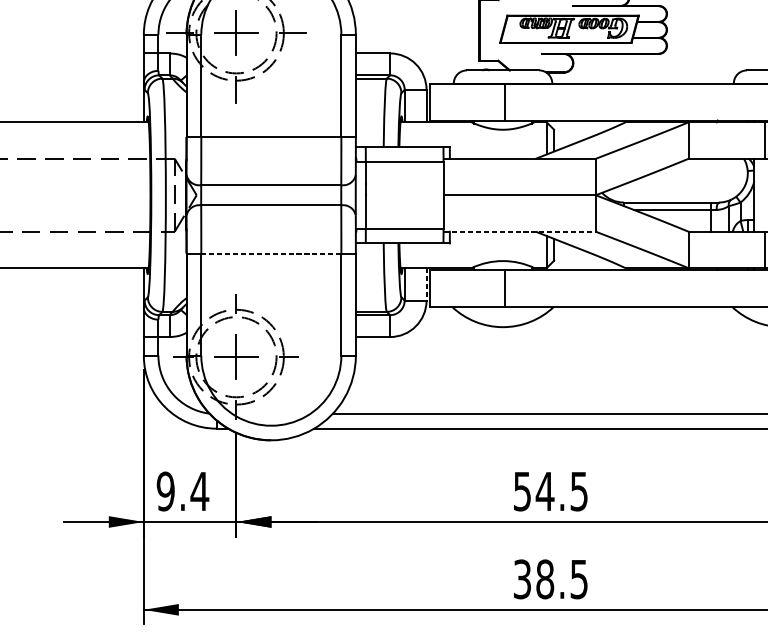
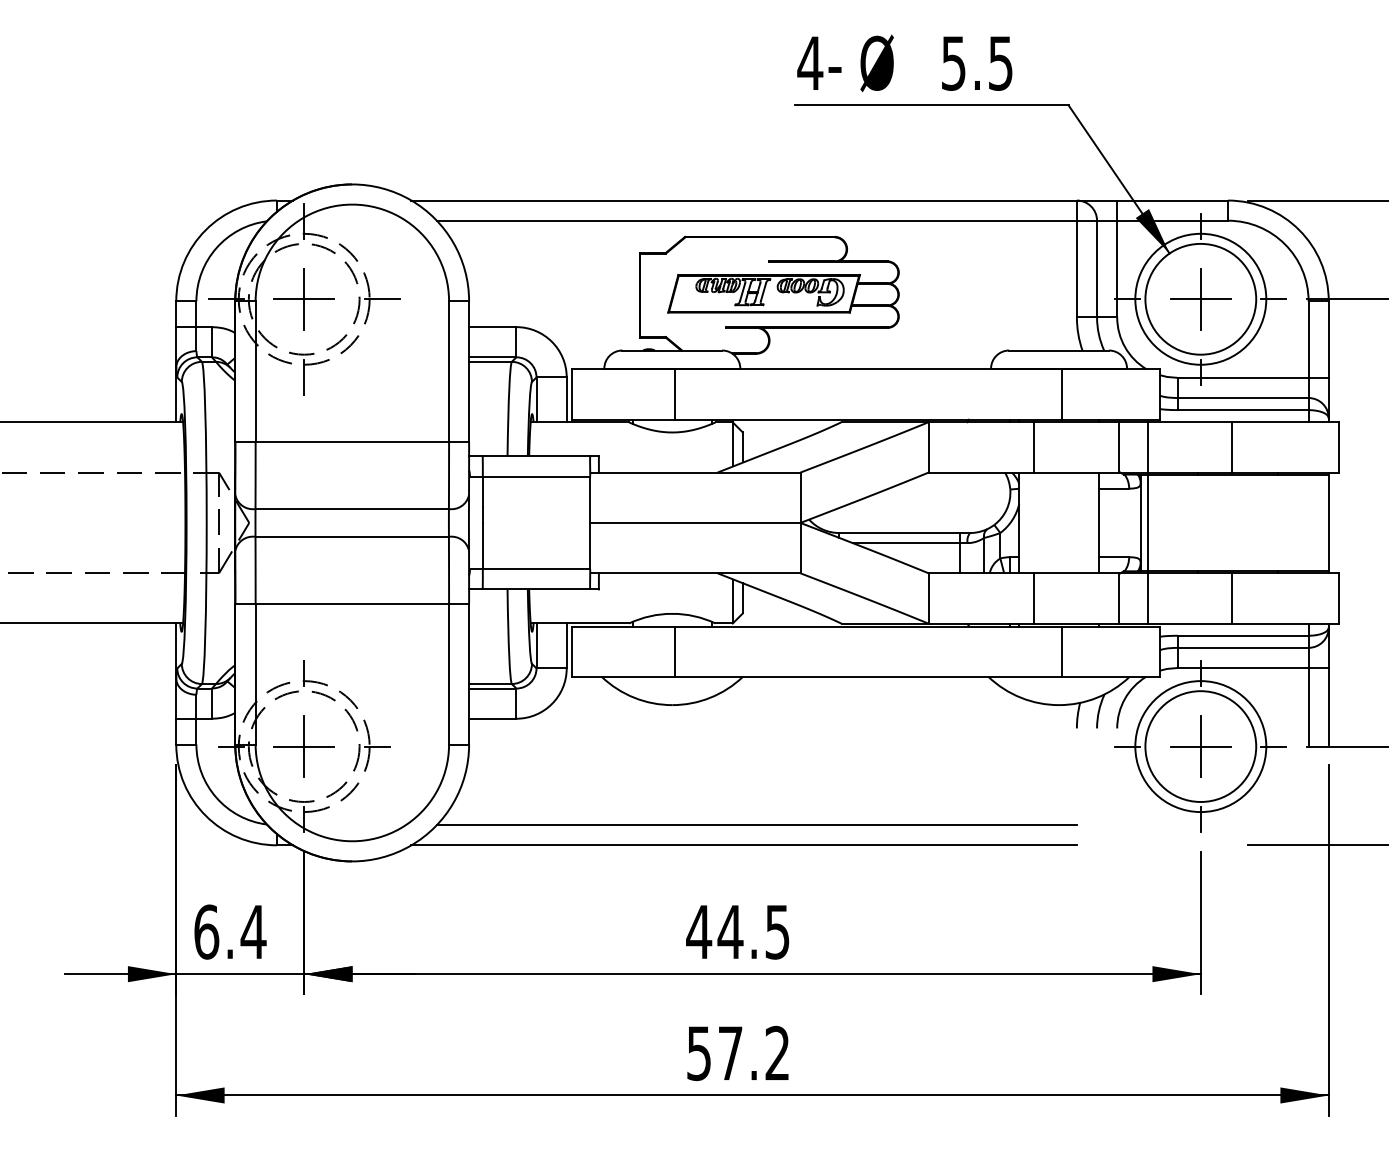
line: (519, 231) -> (695, 573), dashed -> solid
line: (271, 253) -> (352, 603), dashed -> solid
line: (426, 284) -> (566, 646), dashed -> solid
text: (165, 491) -> (206, 931), 9.4 -> 6.4
text: (522, 491) -> (699, 932), 54.5 -> 44.5
text: (550, 579) -> (738, 1053), 38.5 -> 57.2

